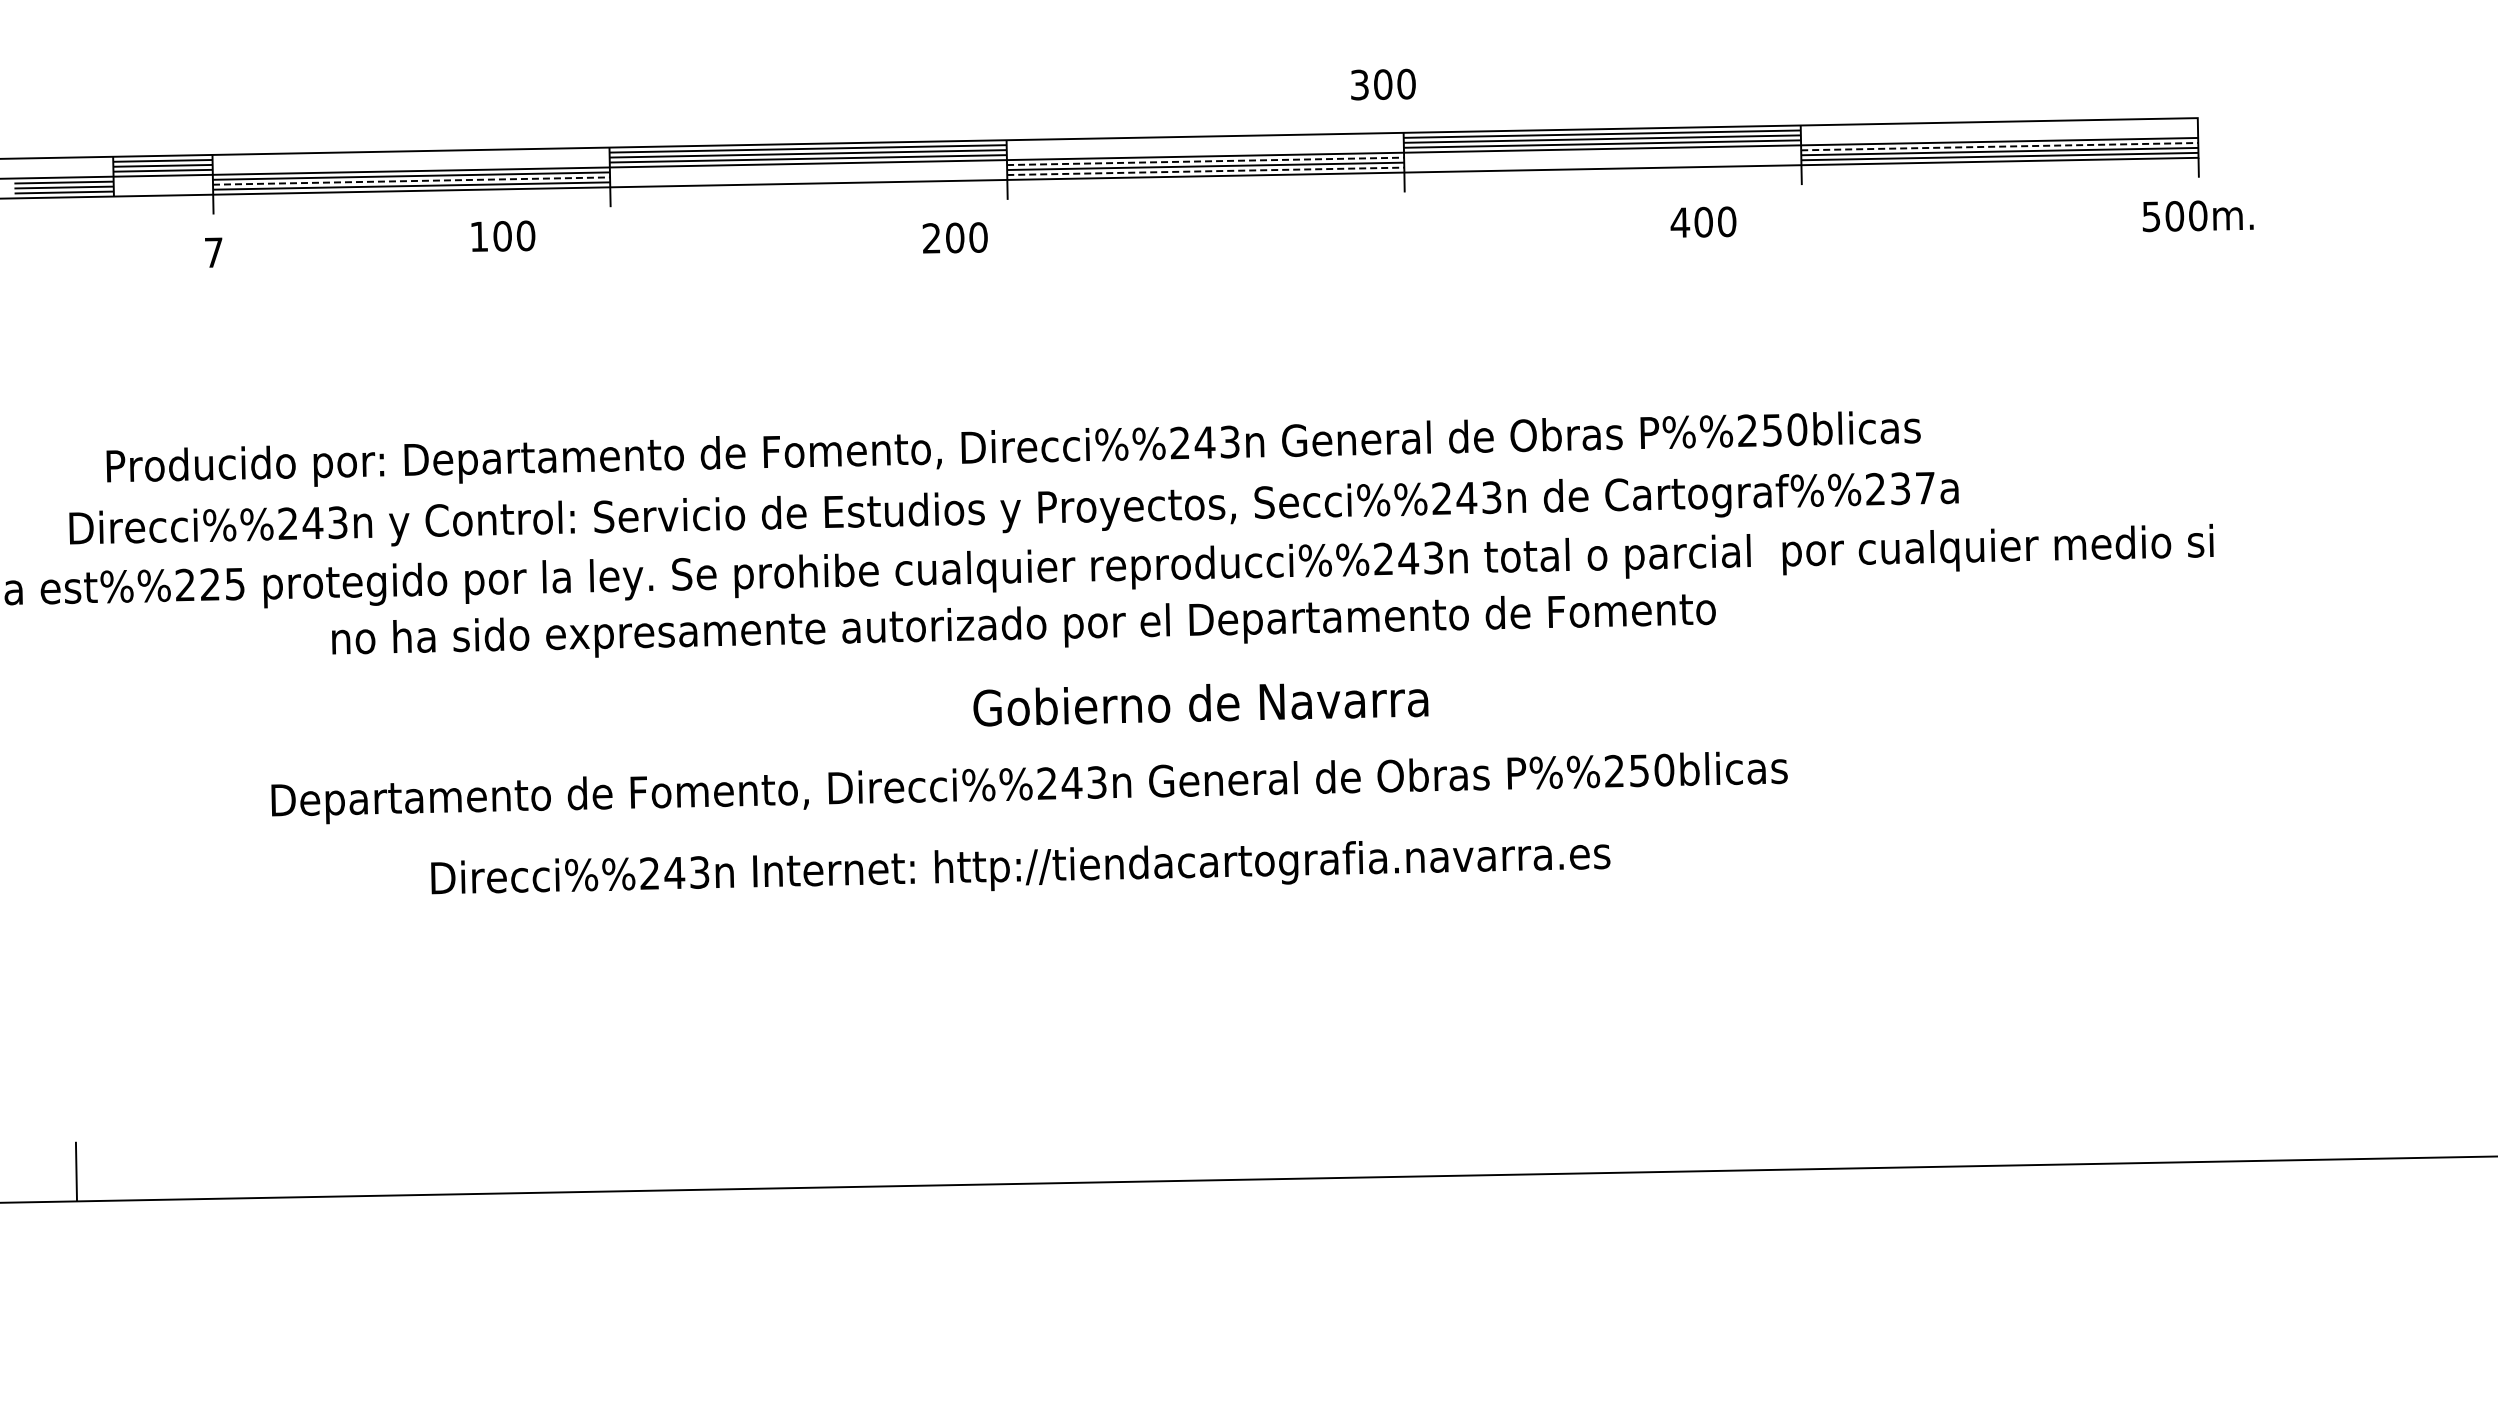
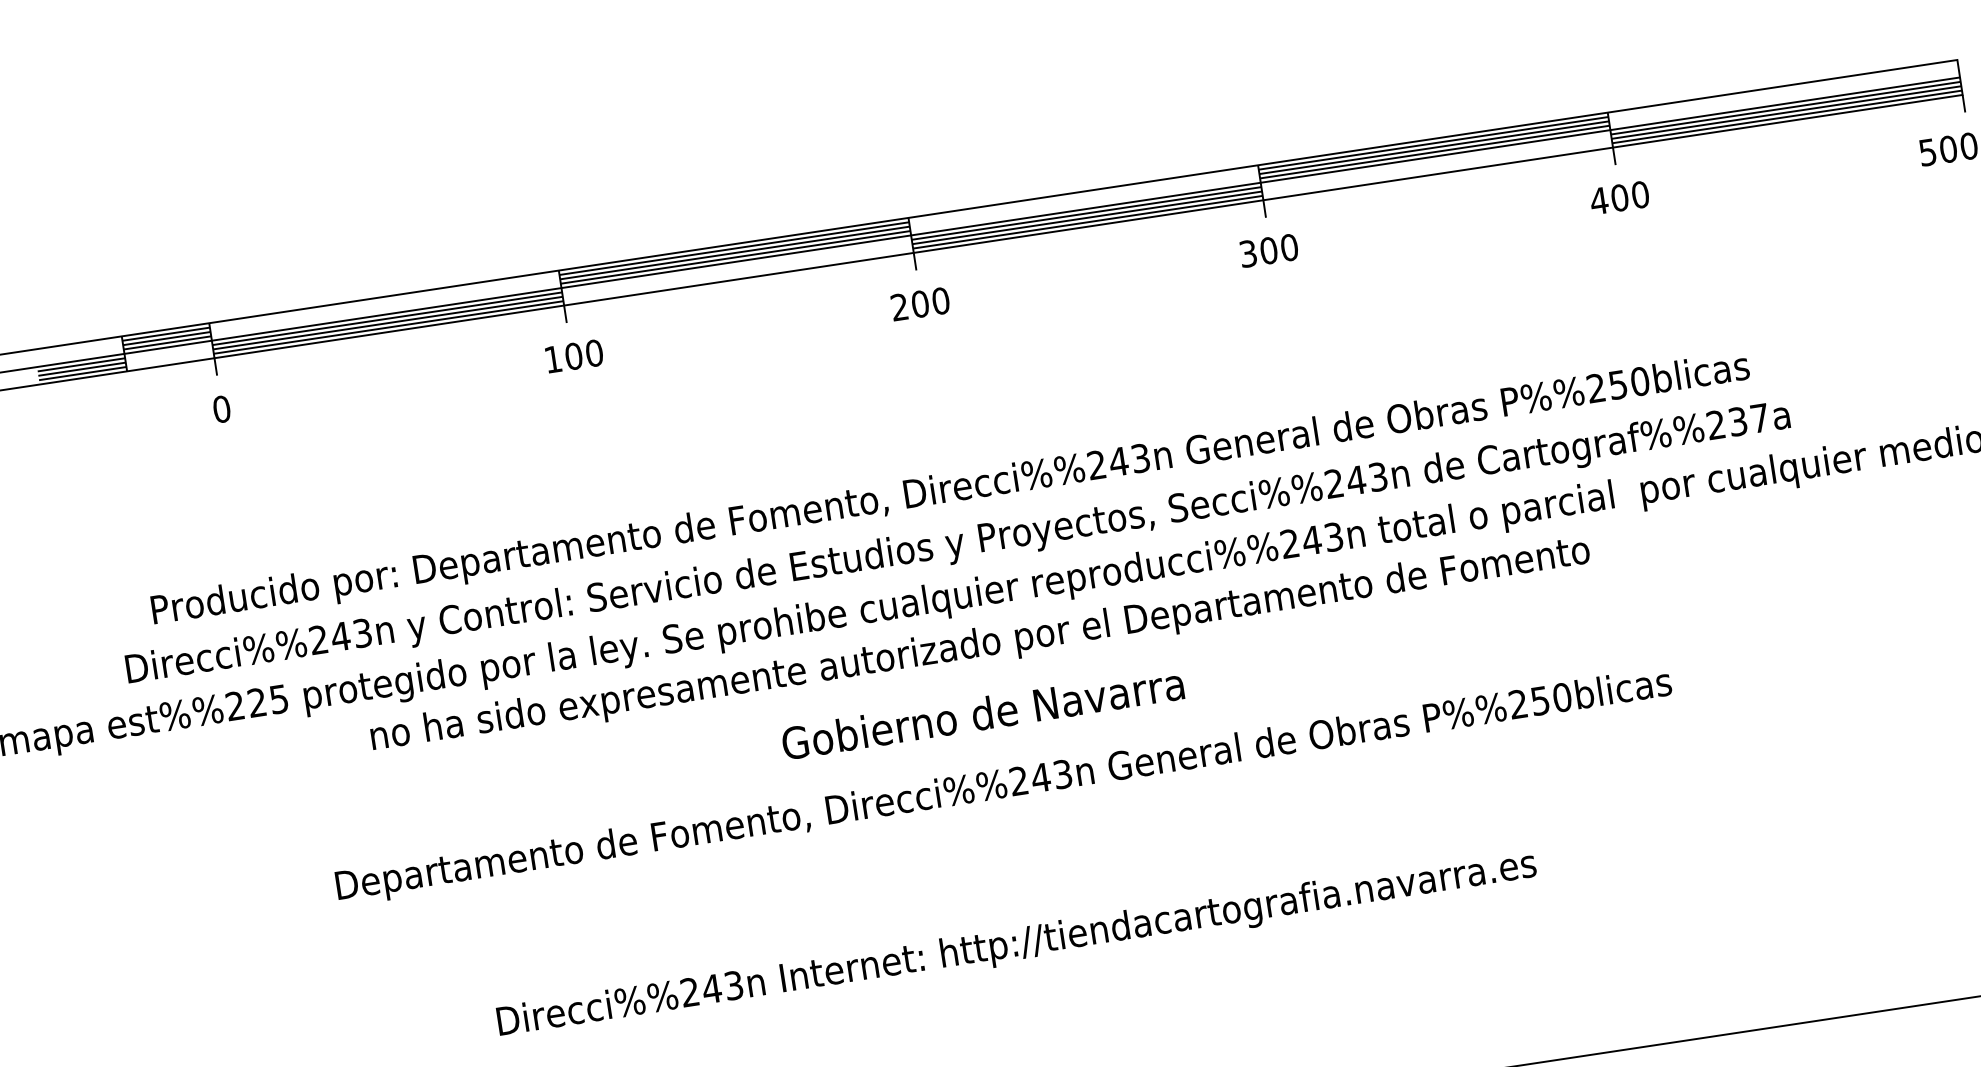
text: (1383, 84) -> (1269, 250), moved
line: (1999, 146) -> (1785, 108), dashed -> solid
line: (1205, 161) -> (1086, 213), dashed -> solid
line: (1205, 171) -> (1087, 222), dashed -> solid
line: (411, 181) -> (388, 323), dashed -> solid
text: (1703, 221) -> (1619, 197), moved
text: (503, 235) -> (574, 355), moved
text: (954, 237) -> (919, 303), moved
text: (213, 252) -> (221, 409), 7 -> 0
text: (1200, 704) -> (982, 714), moved
text: (1020, 867) -> (1016, 943), moved

